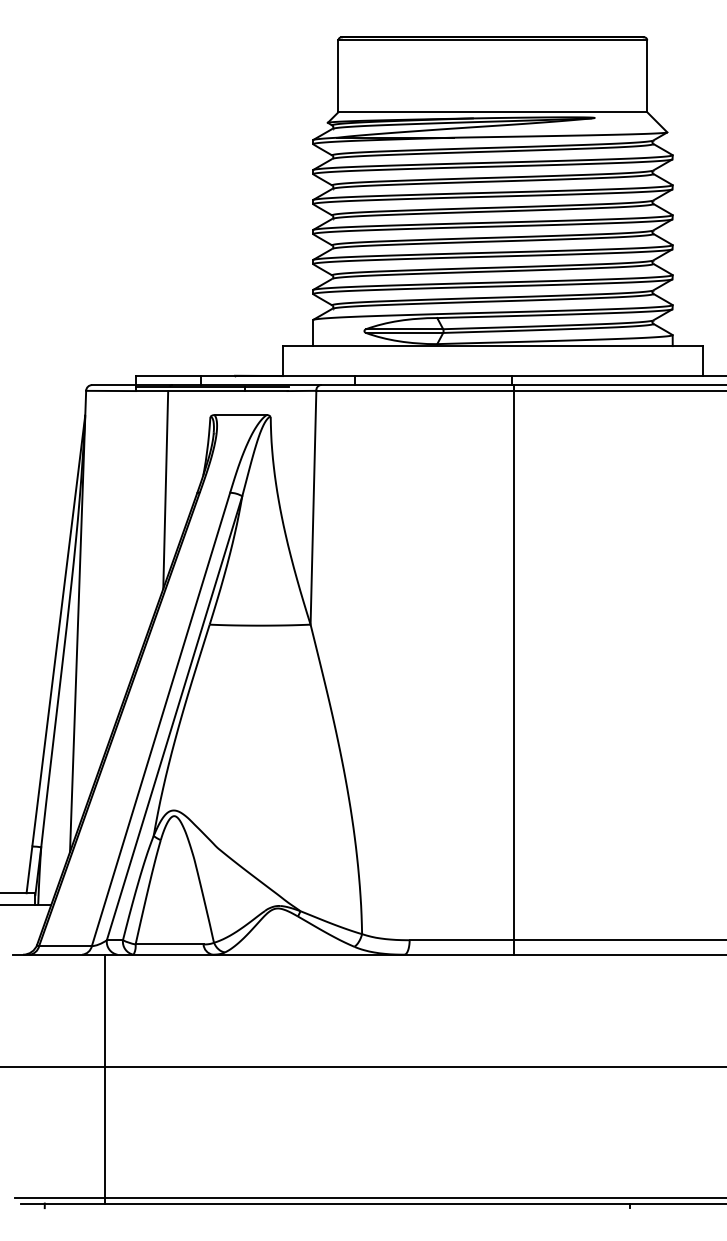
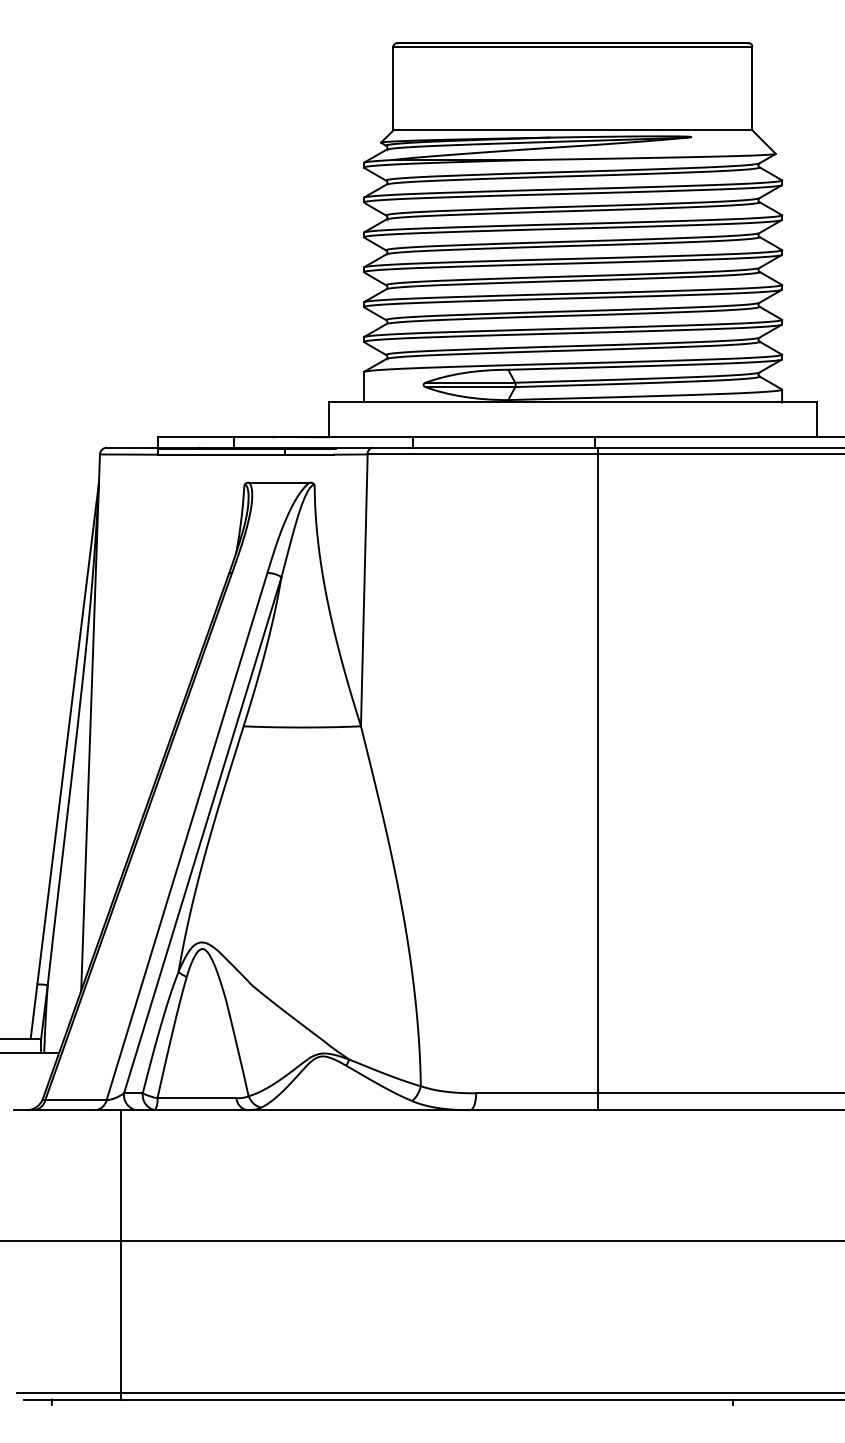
line: (165, 489) -> (192, 569), removed

